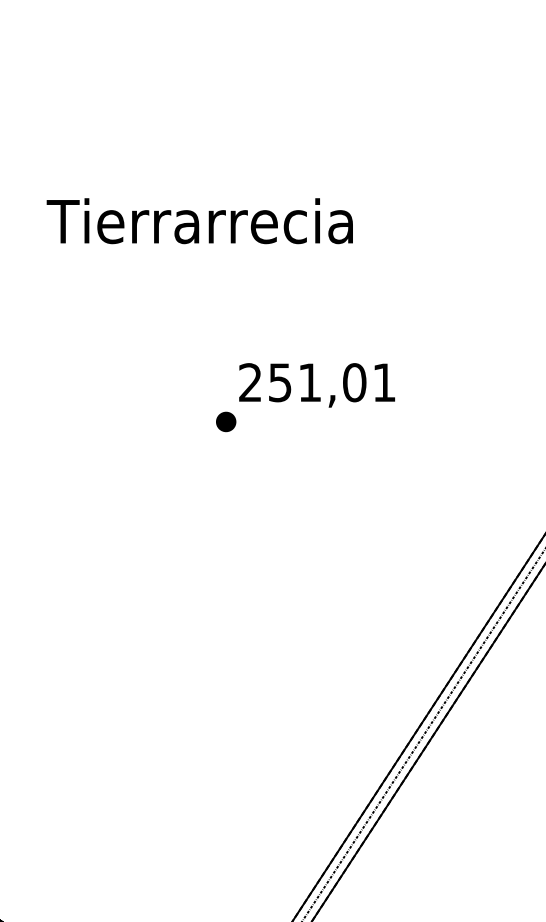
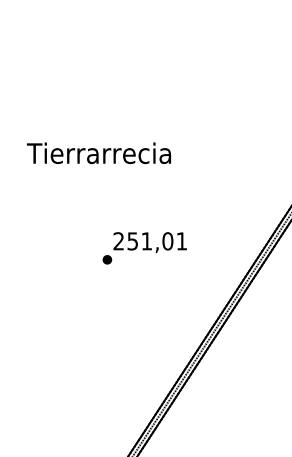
text: (198, 221) -> (98, 153), moved
text: (305, 397) -> (144, 248), moved

